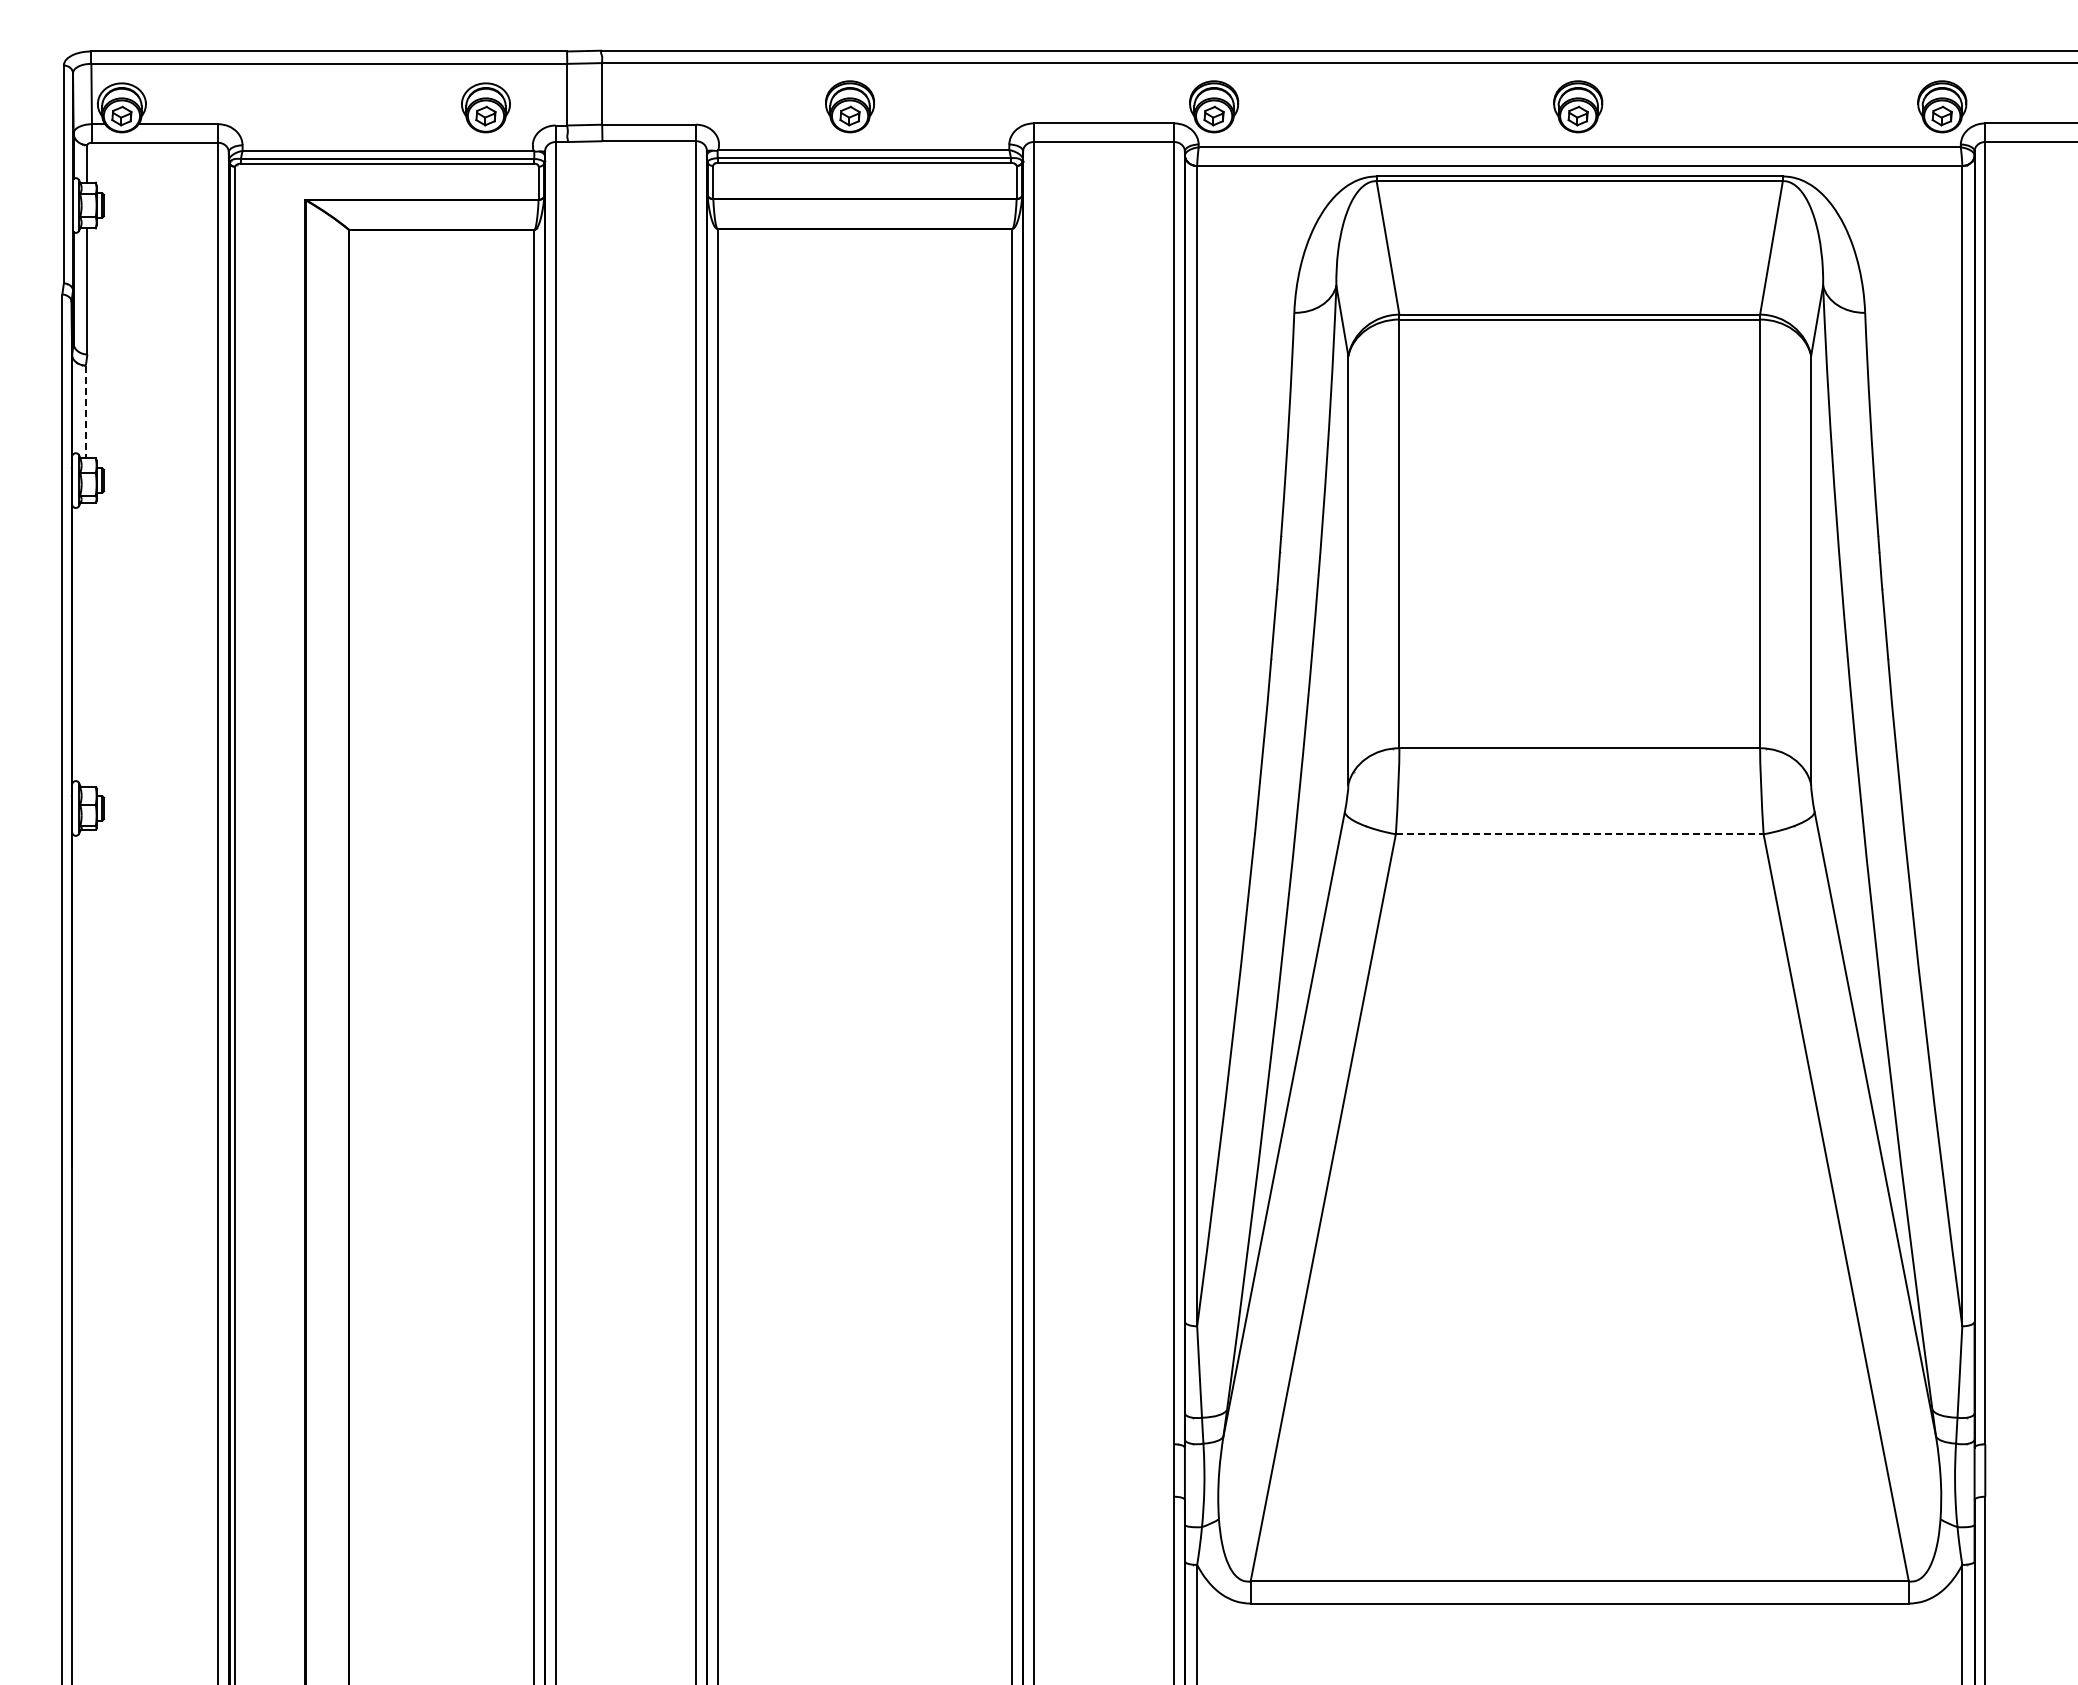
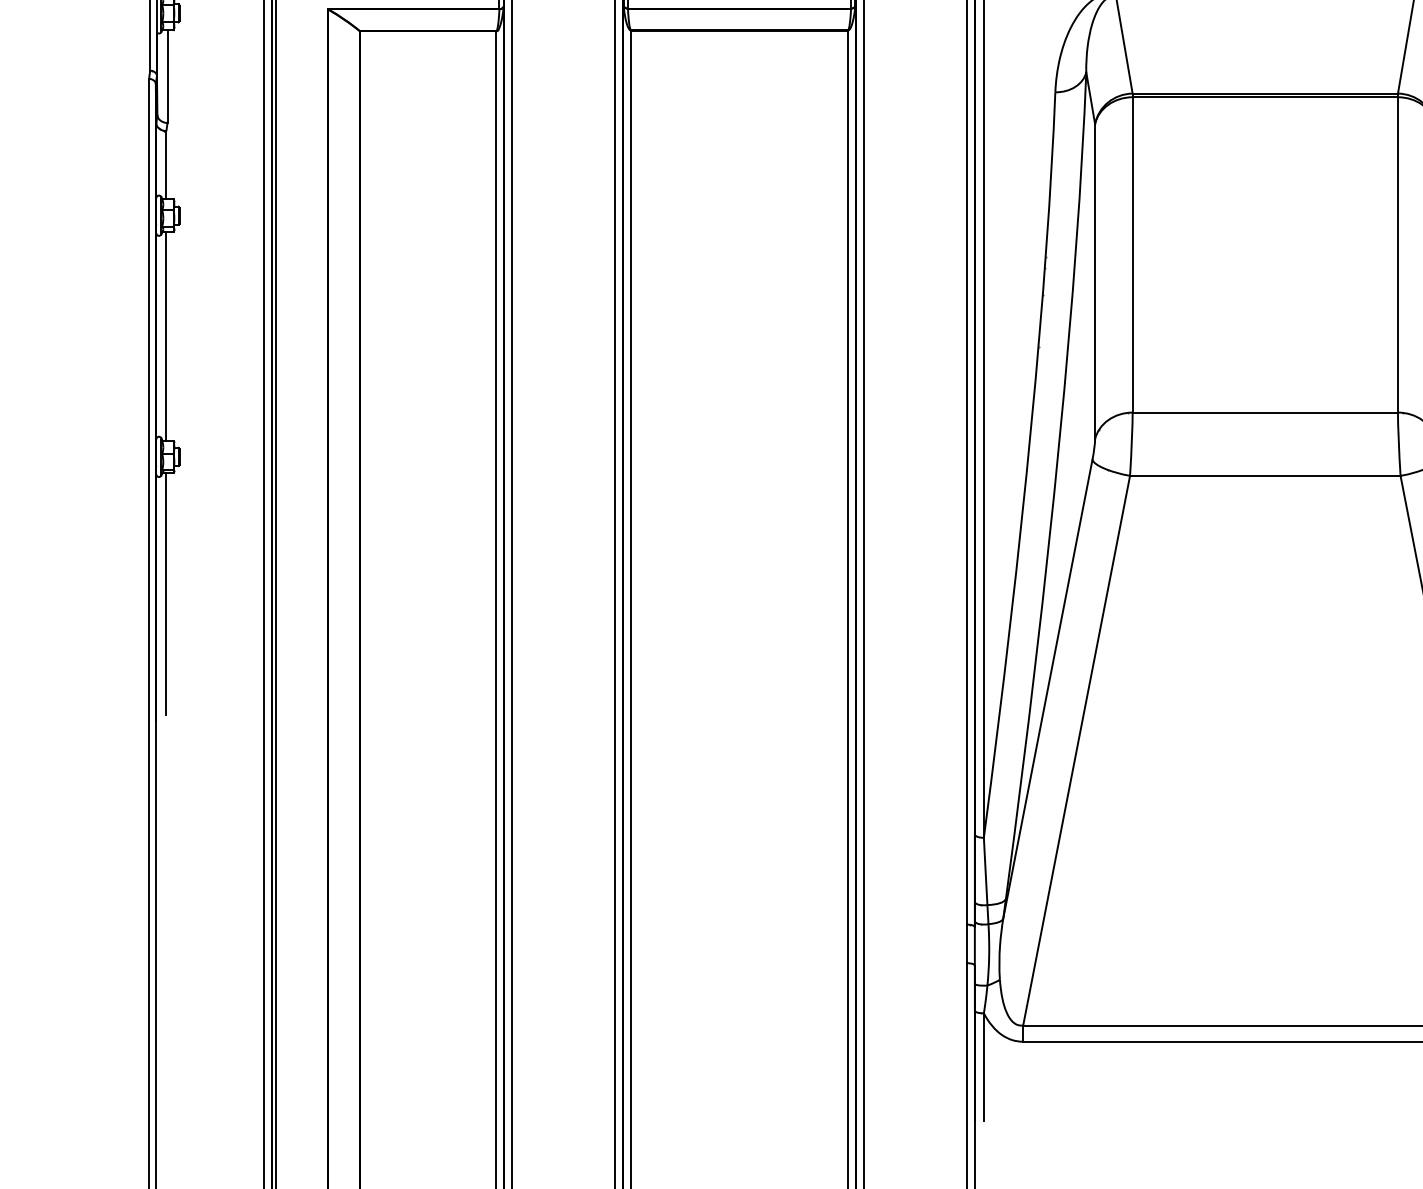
line: (85, 412) -> (166, 165), dashed -> solid
line: (85, 644) -> (166, 336), added
line: (1579, 834) -> (1265, 476), dashed -> solid
line: (85, 994) -> (166, 593), added

